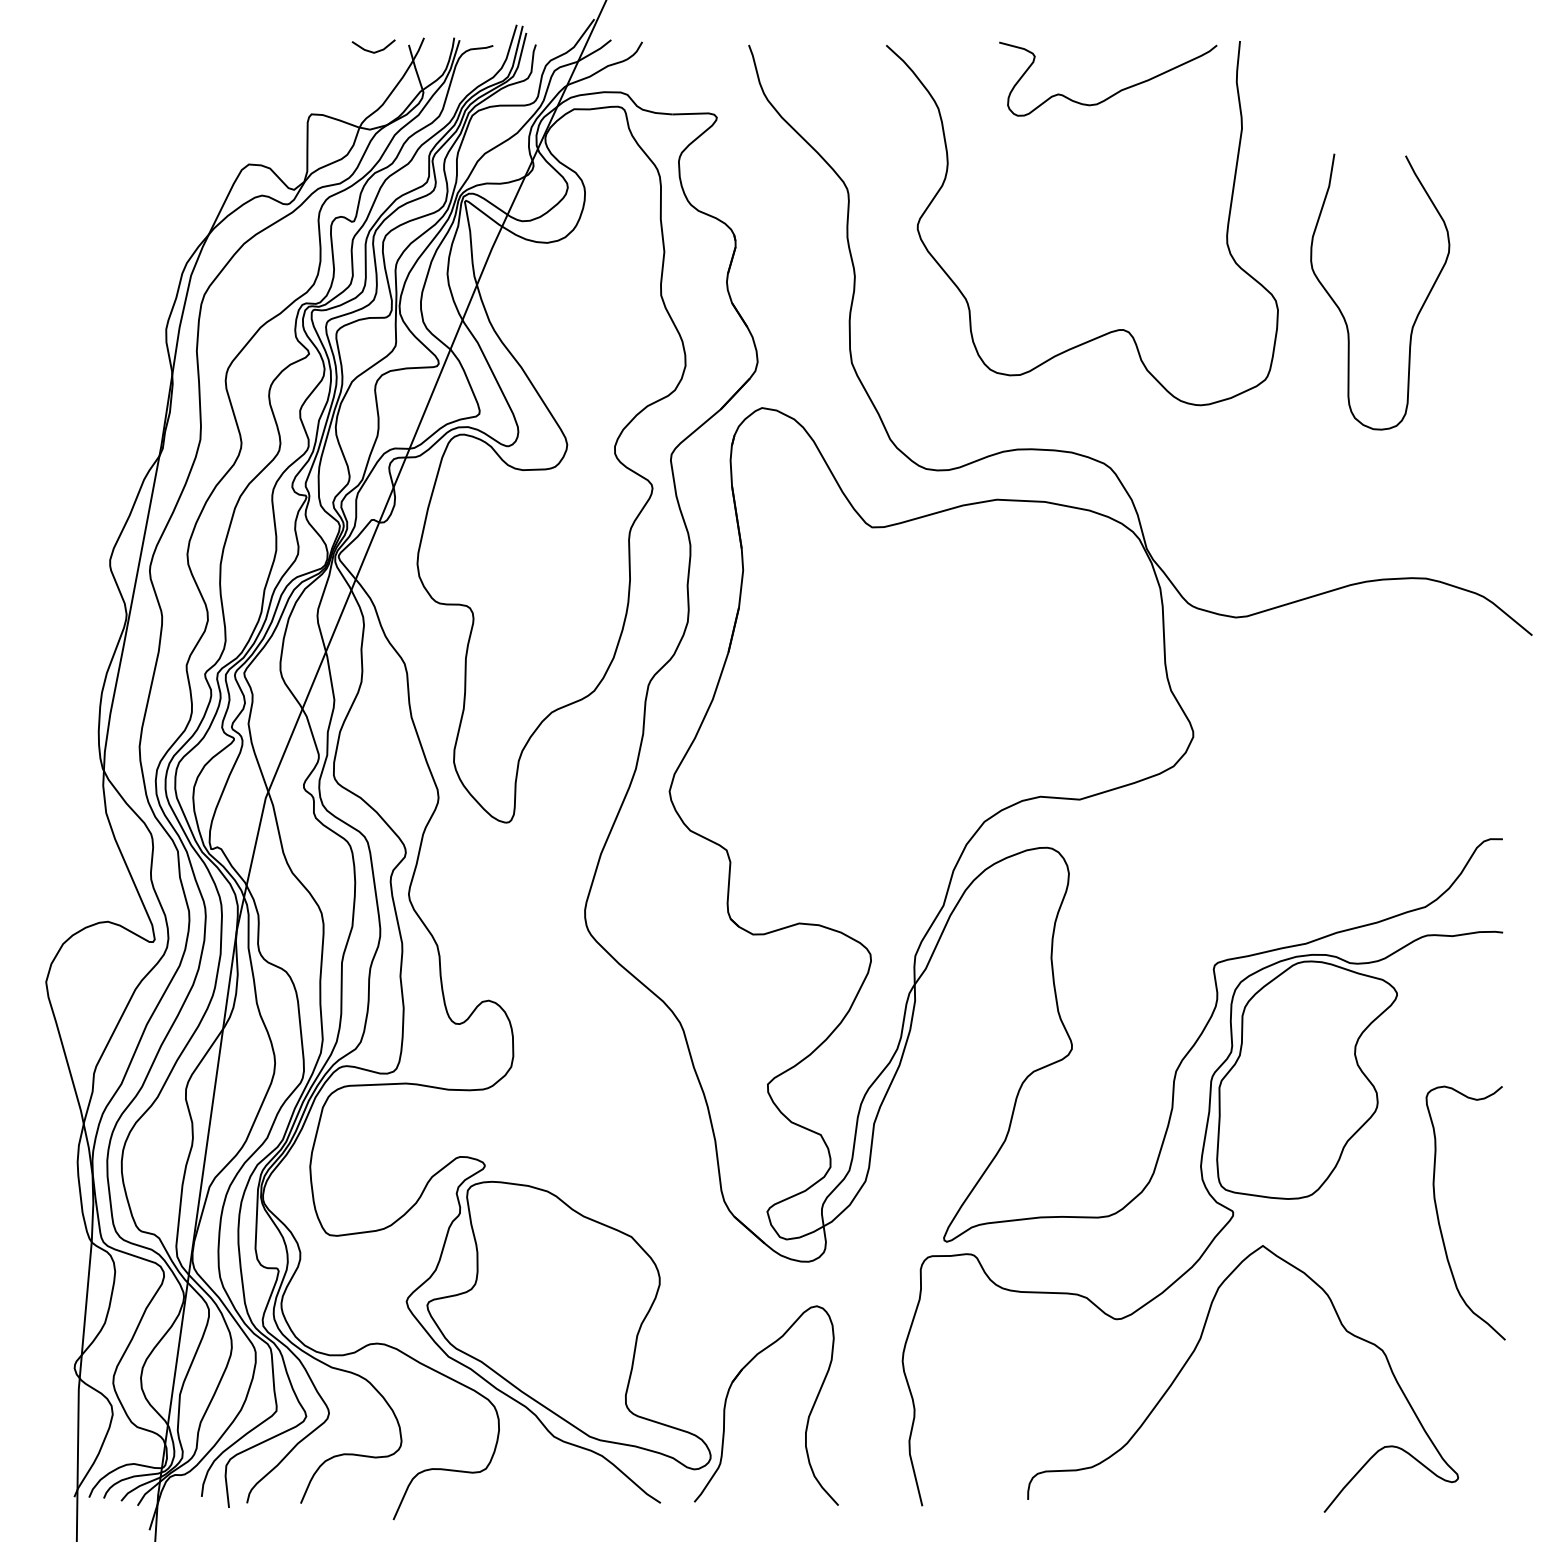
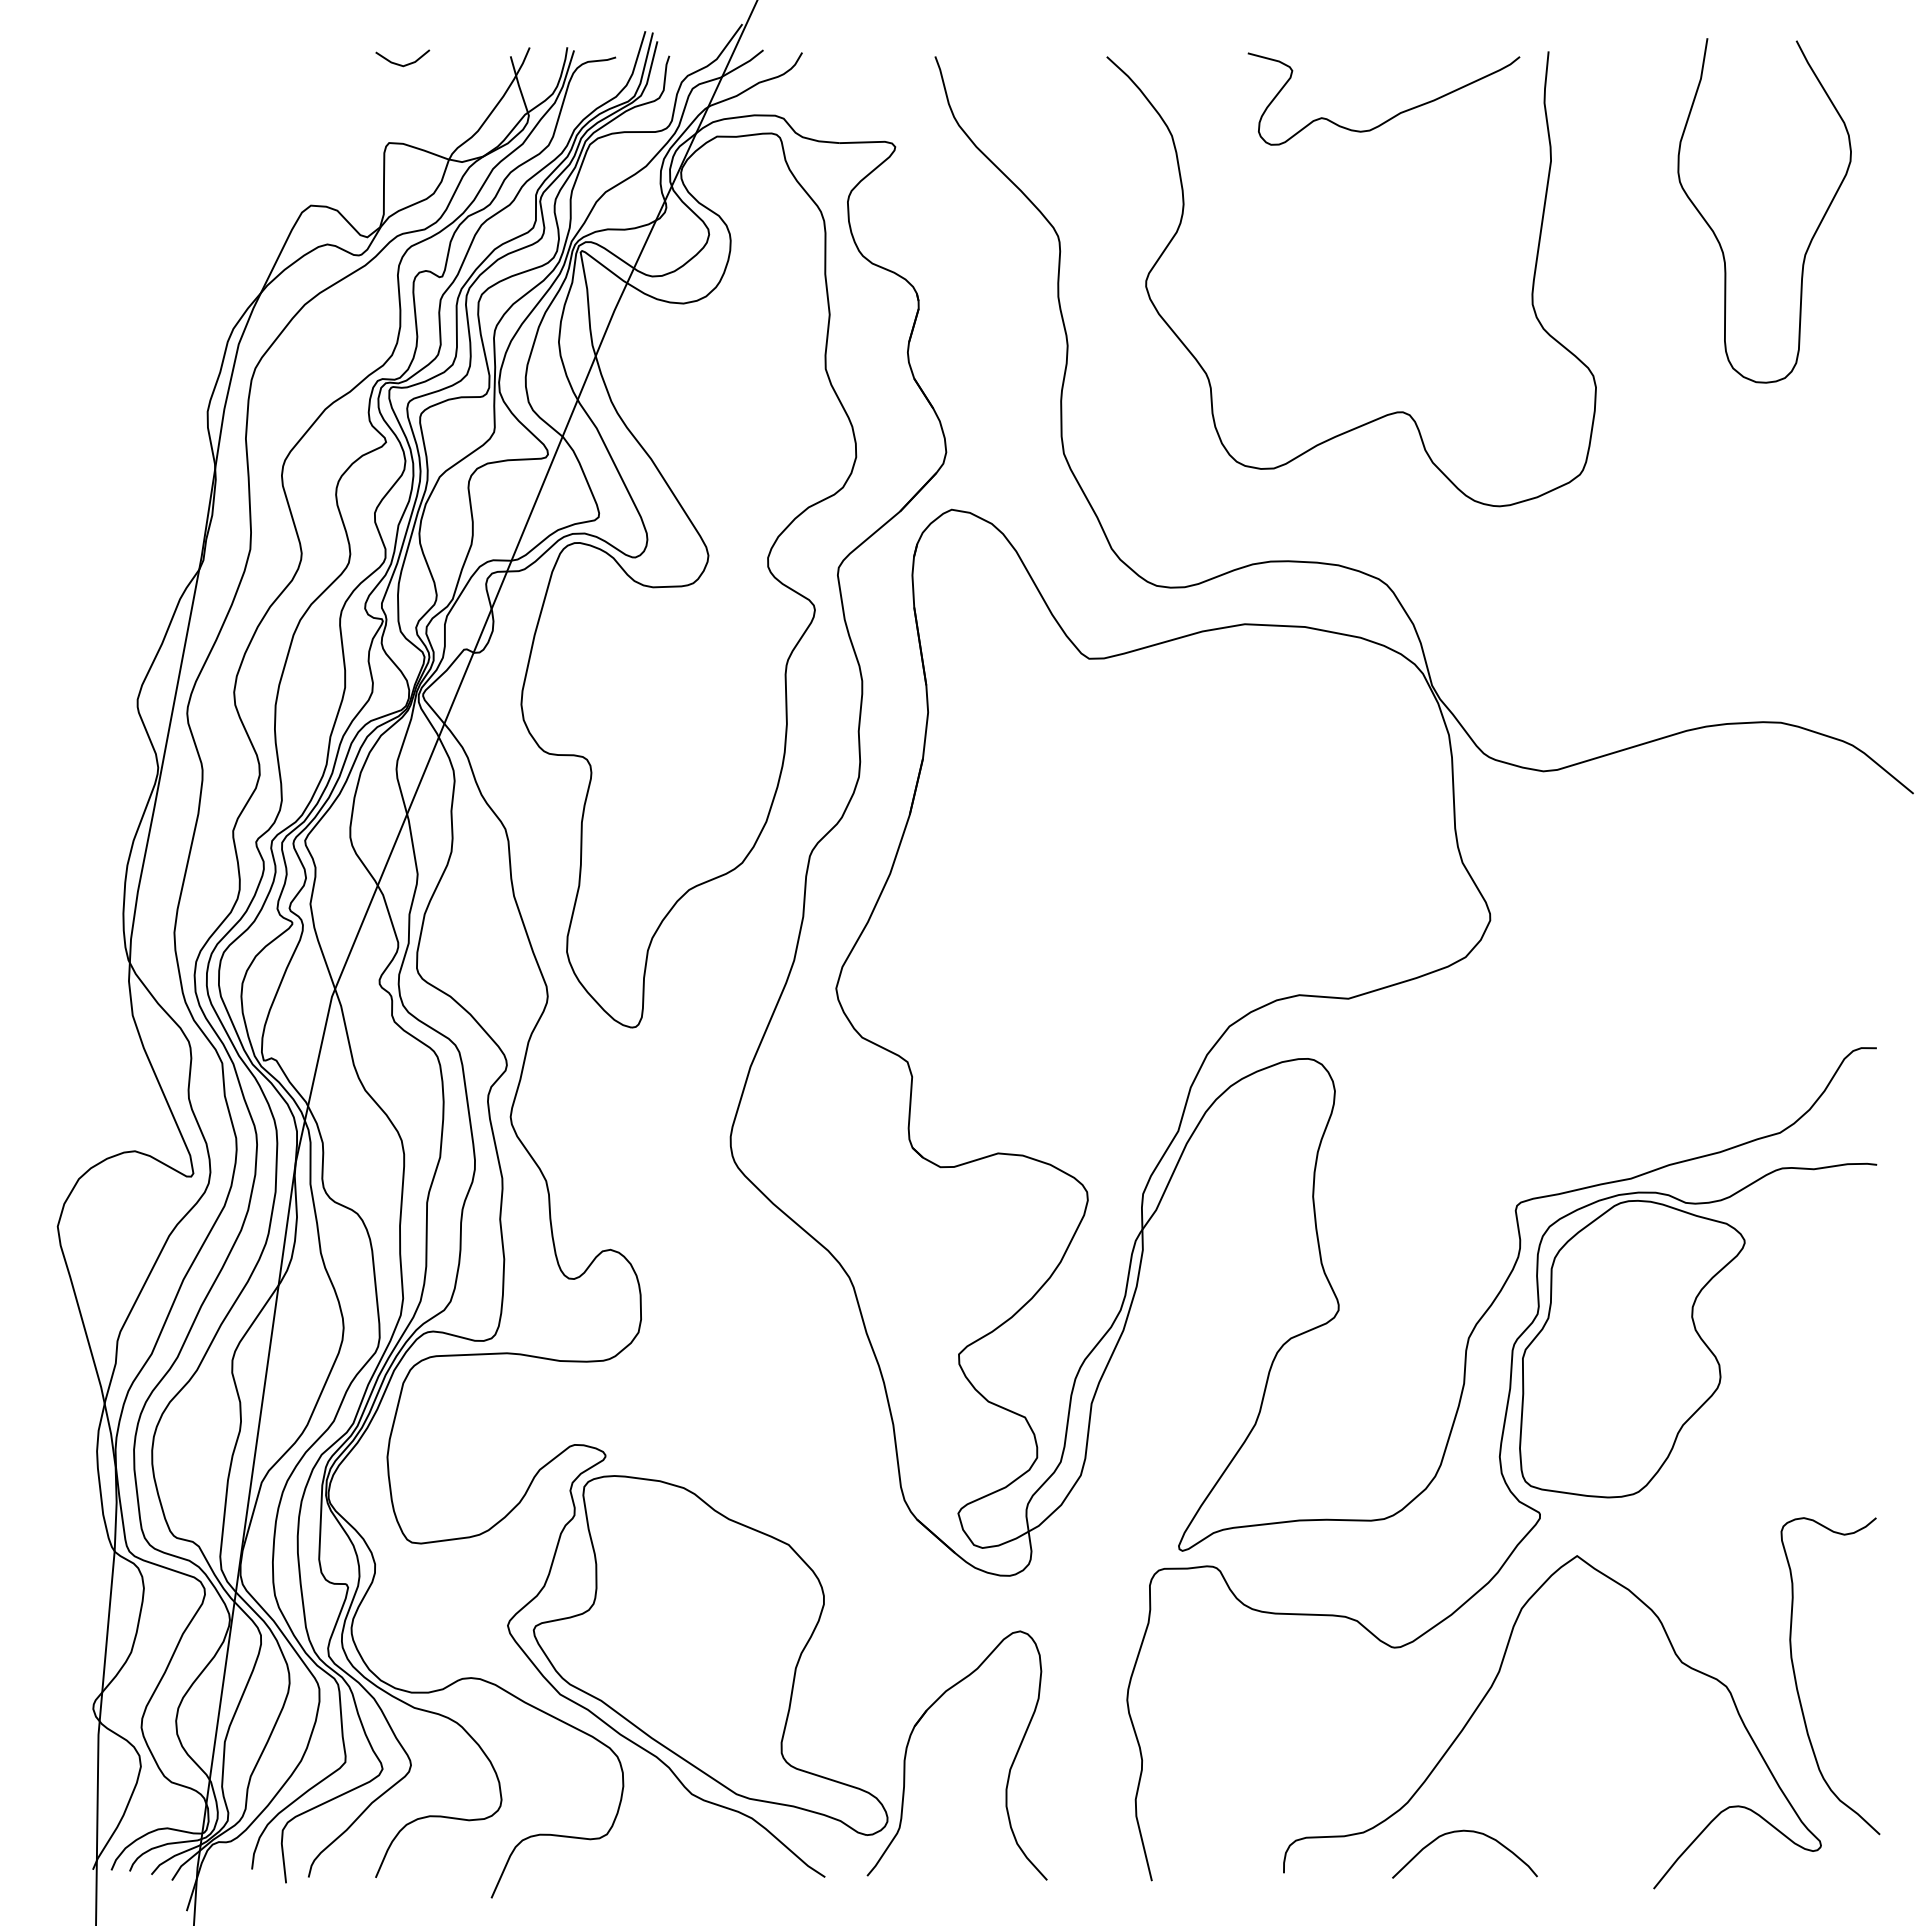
line: (372, 51) -> (401, 64), moved
curve: (1341, 311) -> (1716, 235), moved
curve: (1439, 1219) -> (1797, 1684), moved
curve: (1168, 1467) -> (1459, 1832), added

